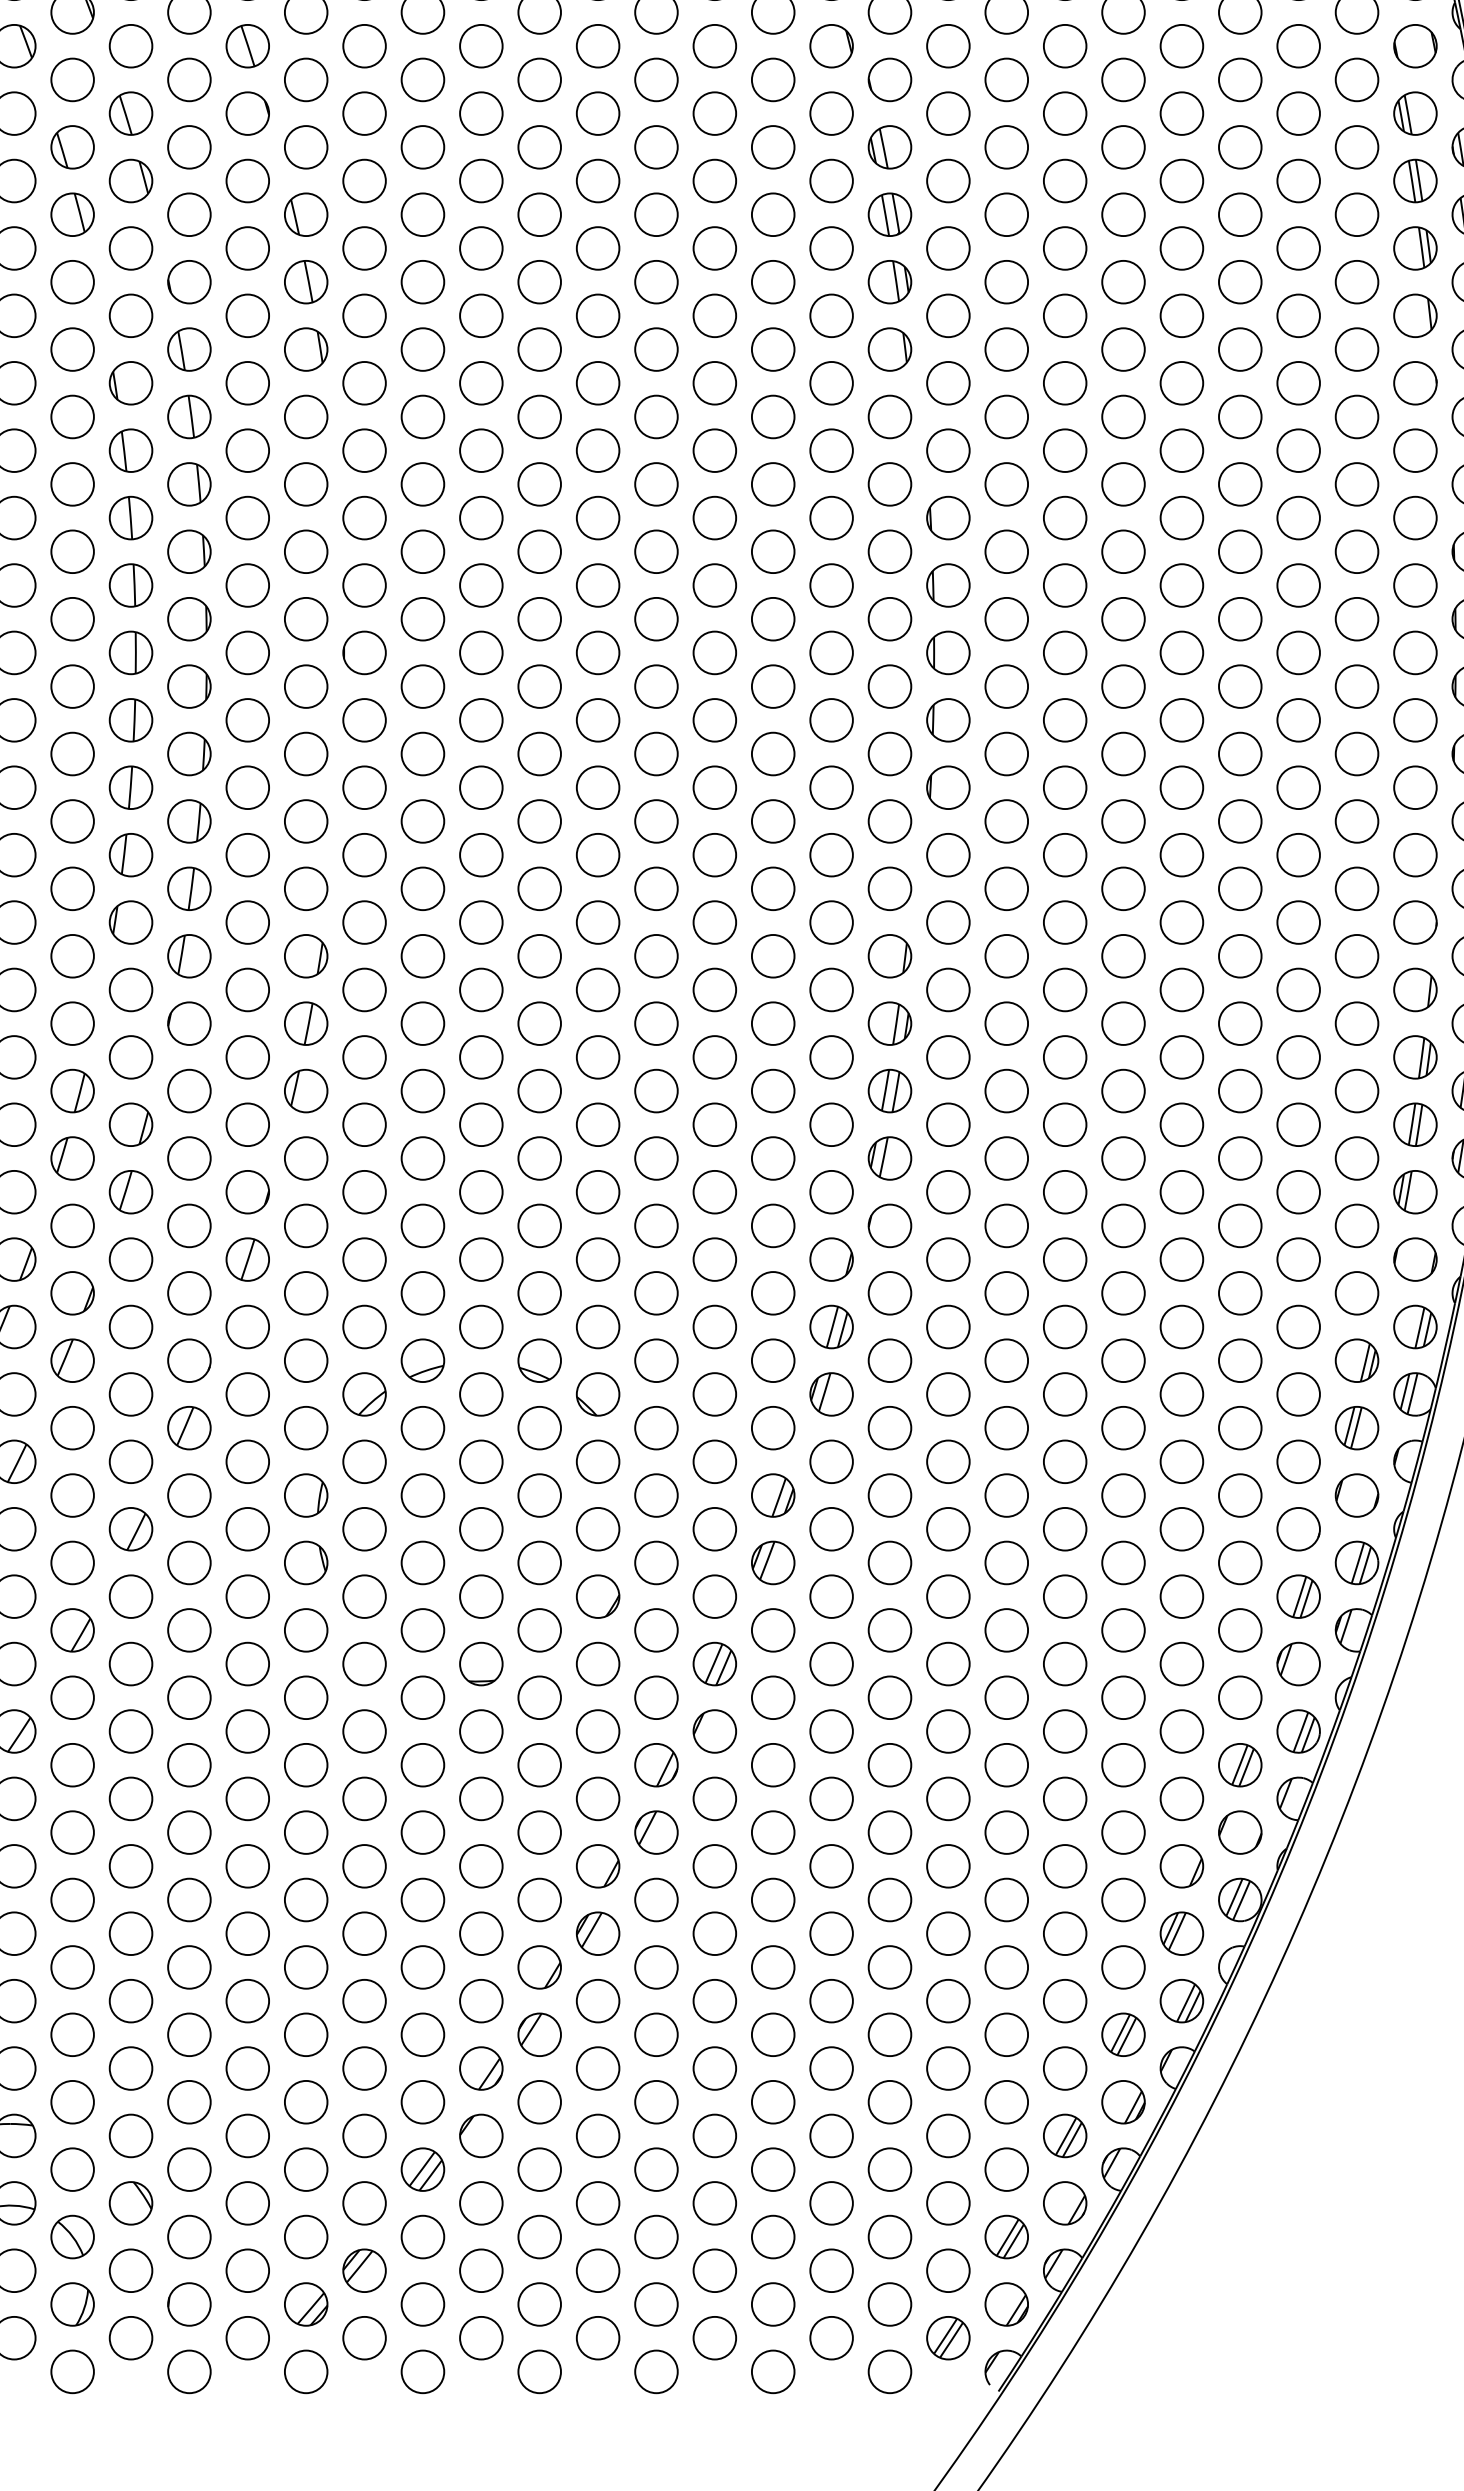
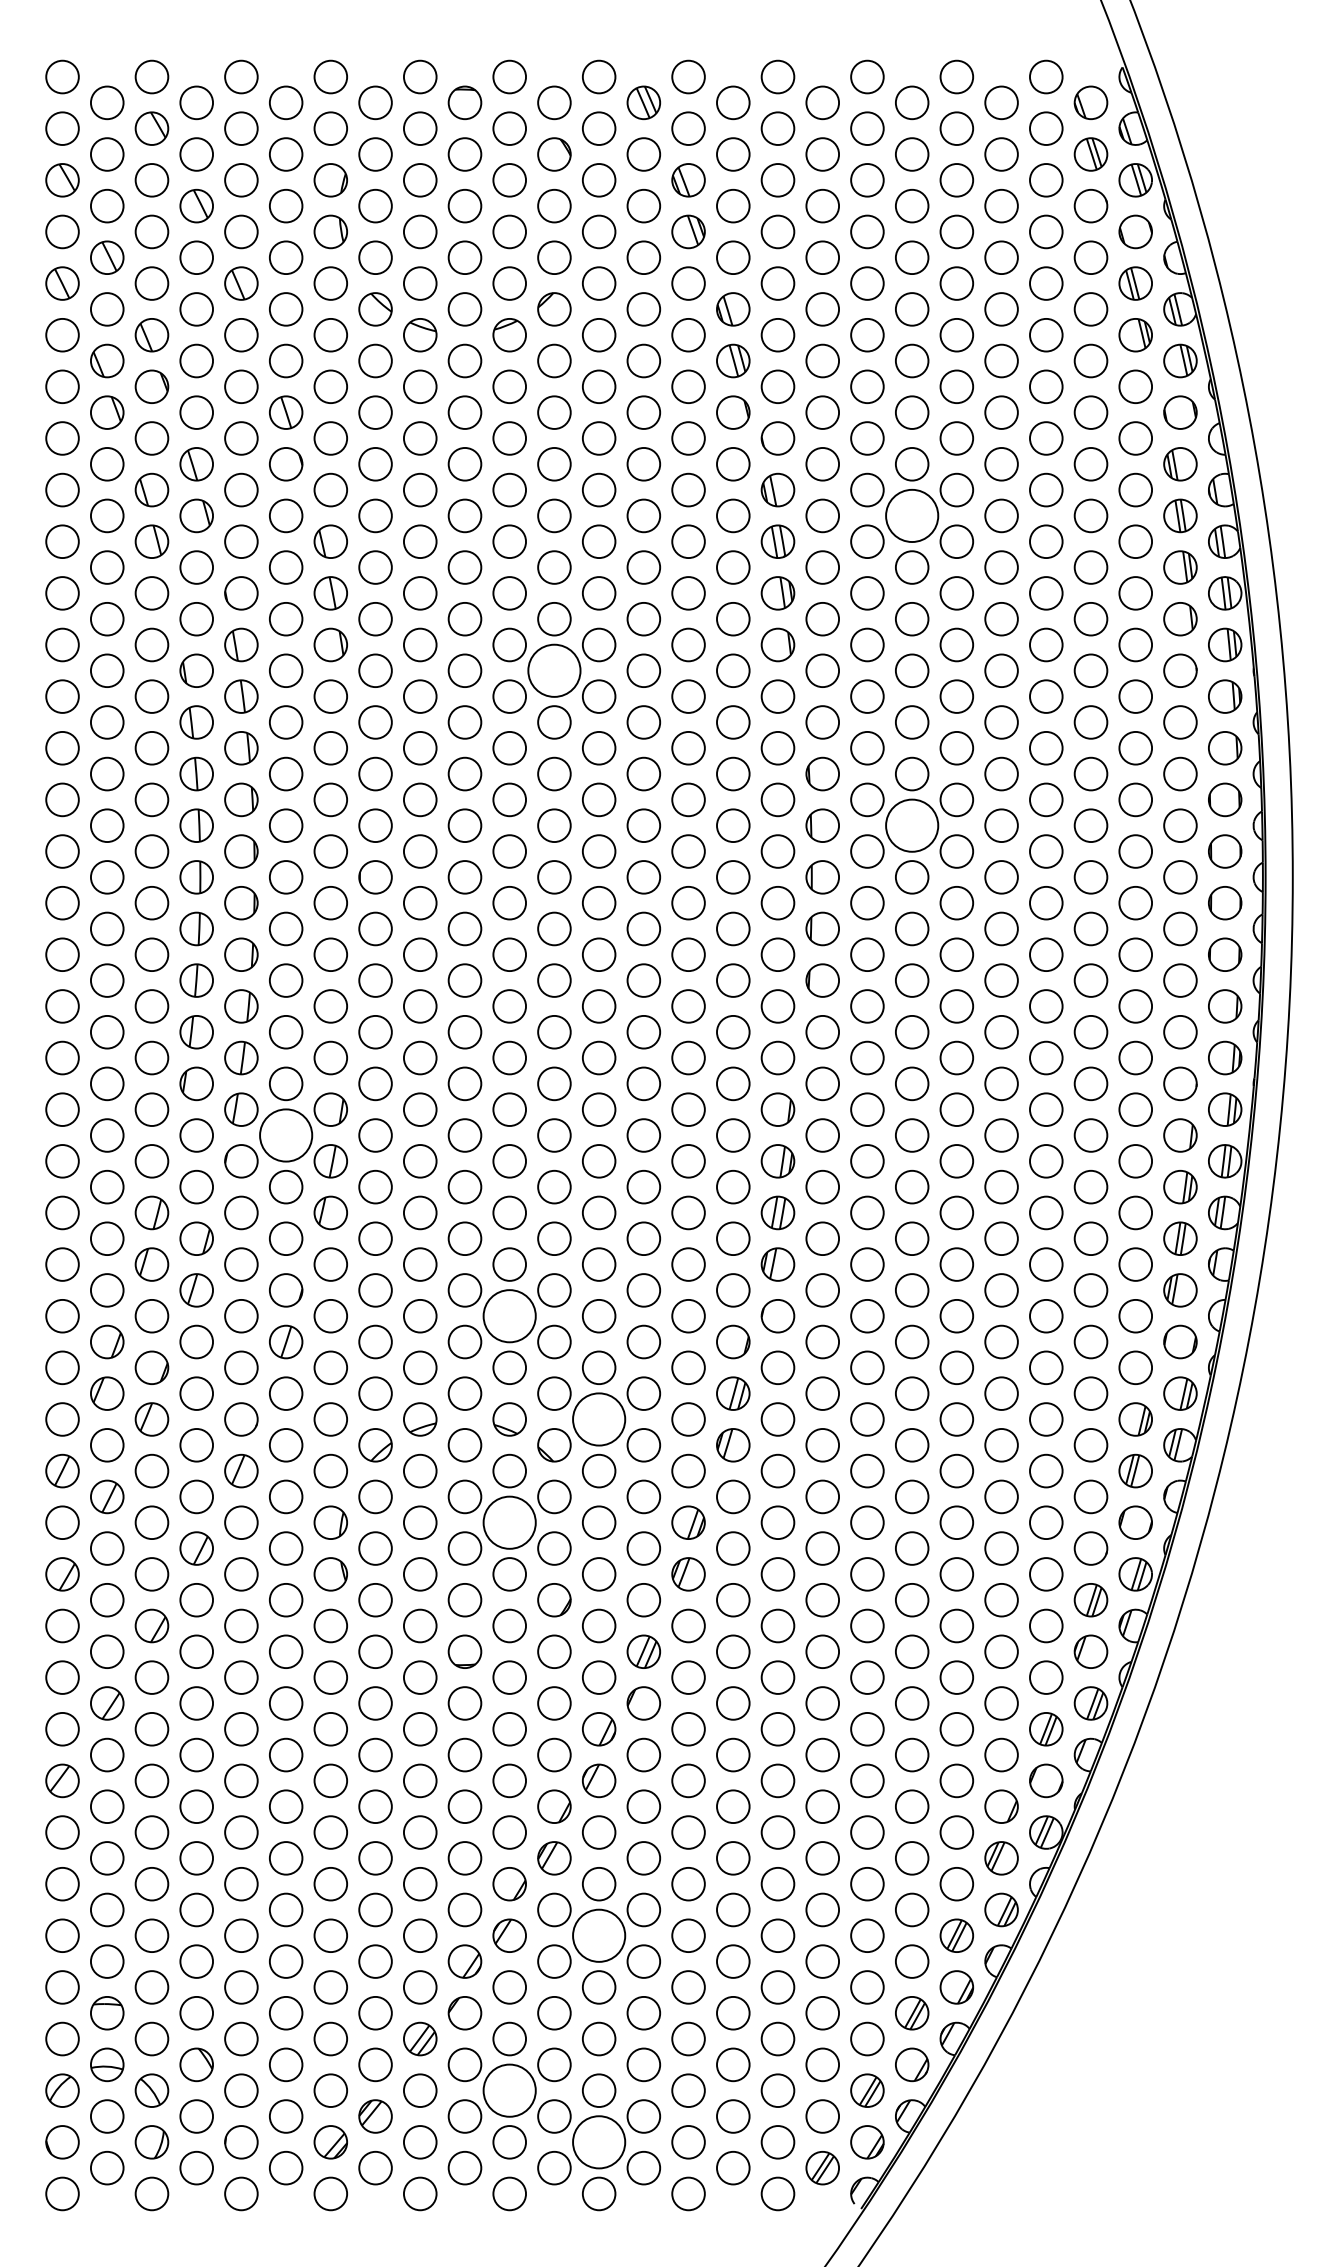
circle: (1064, 180) -> (911, 515), size x1.6
circle: (598, 382) -> (554, 670), size x1.6
circle: (1064, 585) -> (911, 825), size x1.6
circle: (246, 989) -> (285, 1135), size x1.6
circle: (539, 1224) -> (509, 1315), size x1.6
circle: (655, 1360) -> (598, 1419), size x1.6
circle: (539, 1495) -> (509, 1522), size x1.6
circle: (655, 2034) -> (598, 1935), size x1.6
circle: (539, 2236) -> (509, 2090), size x1.6
circle: (655, 2304) -> (598, 2142), size x1.6

